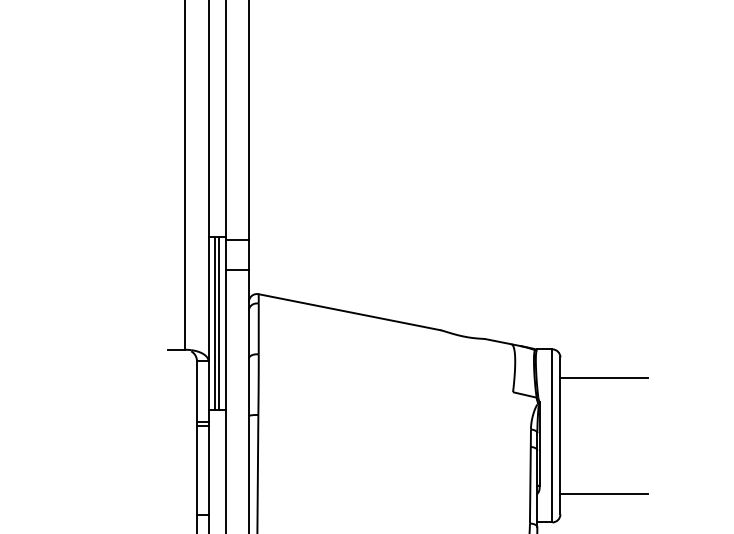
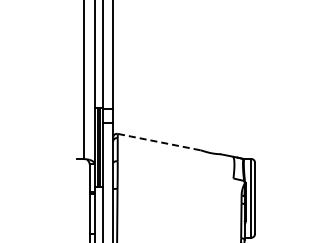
line: (348, 310) -> (158, 141), solid -> dashed
line: (603, 379) -> (274, 172), removed
line: (603, 493) -> (274, 224), removed

